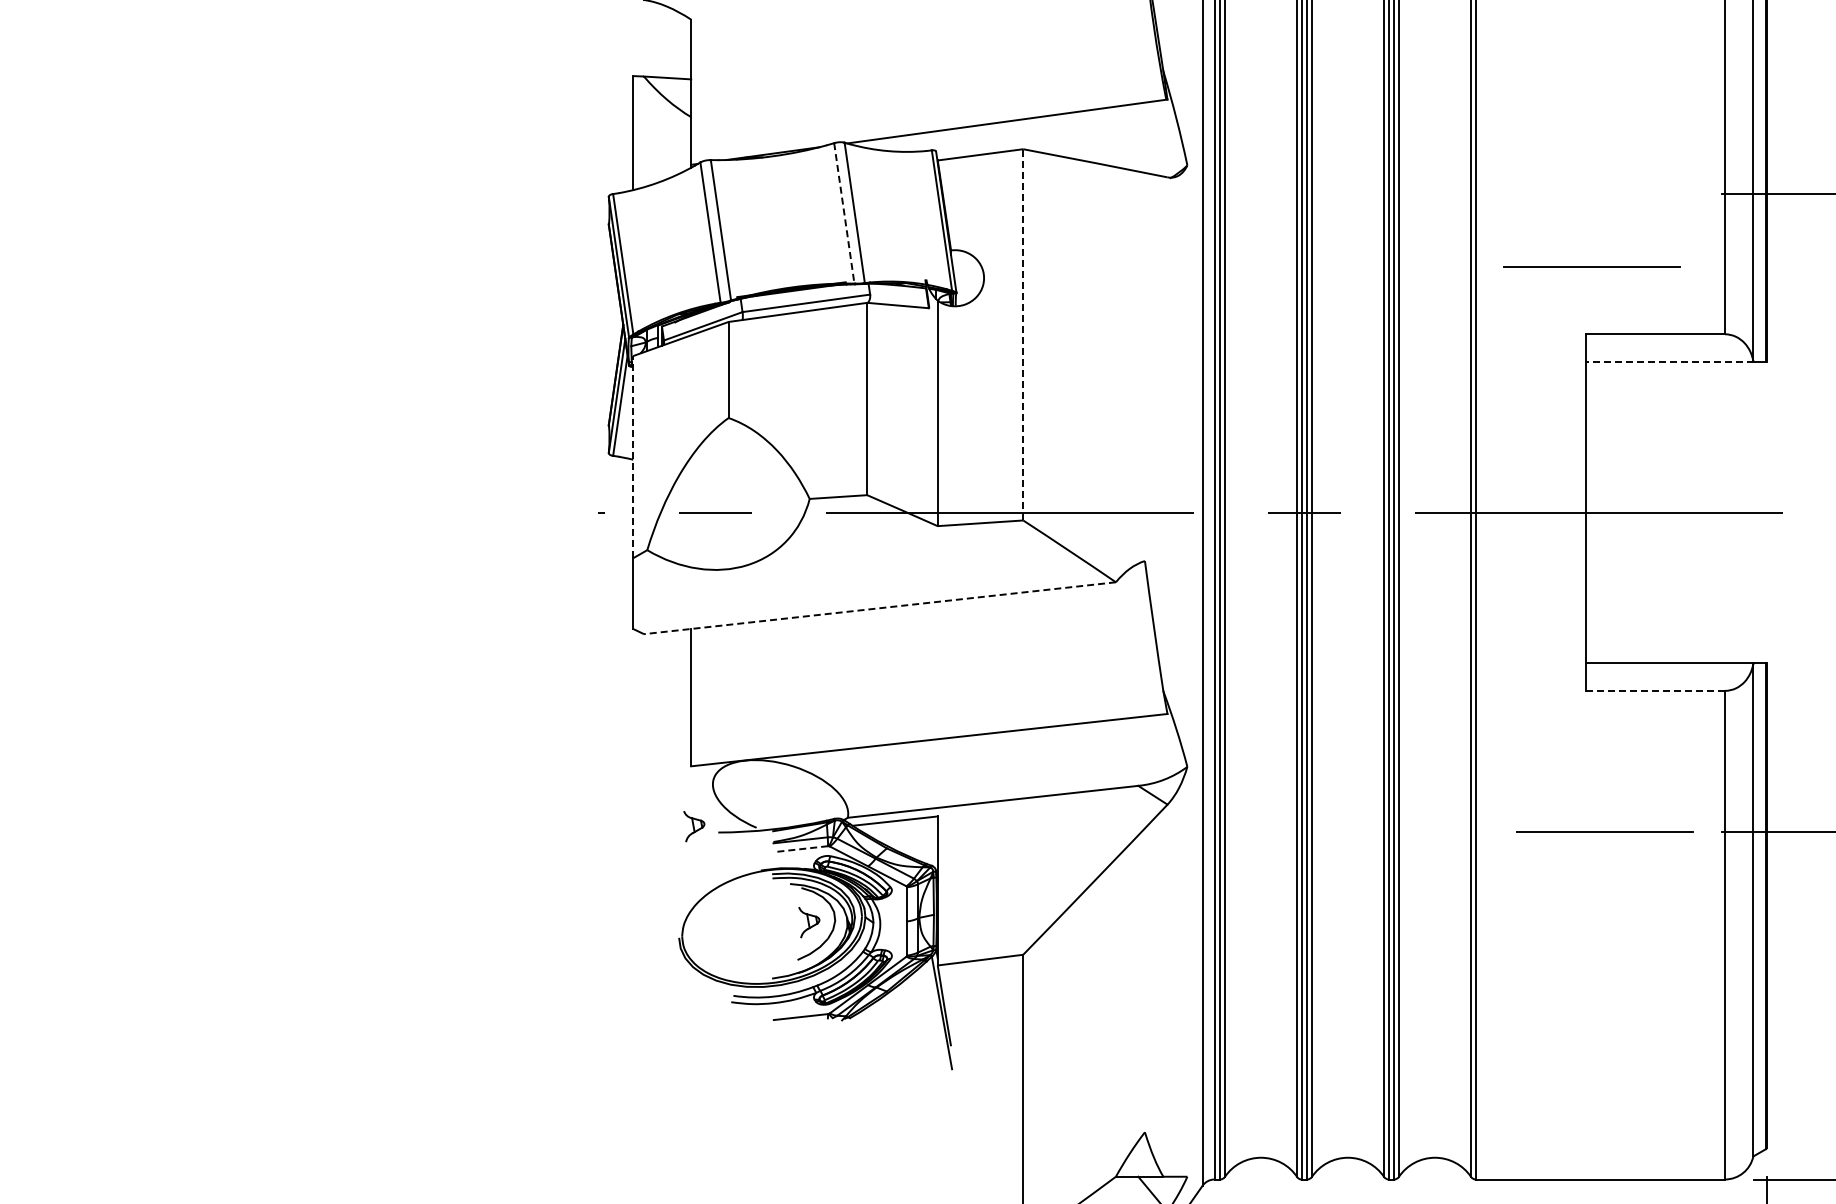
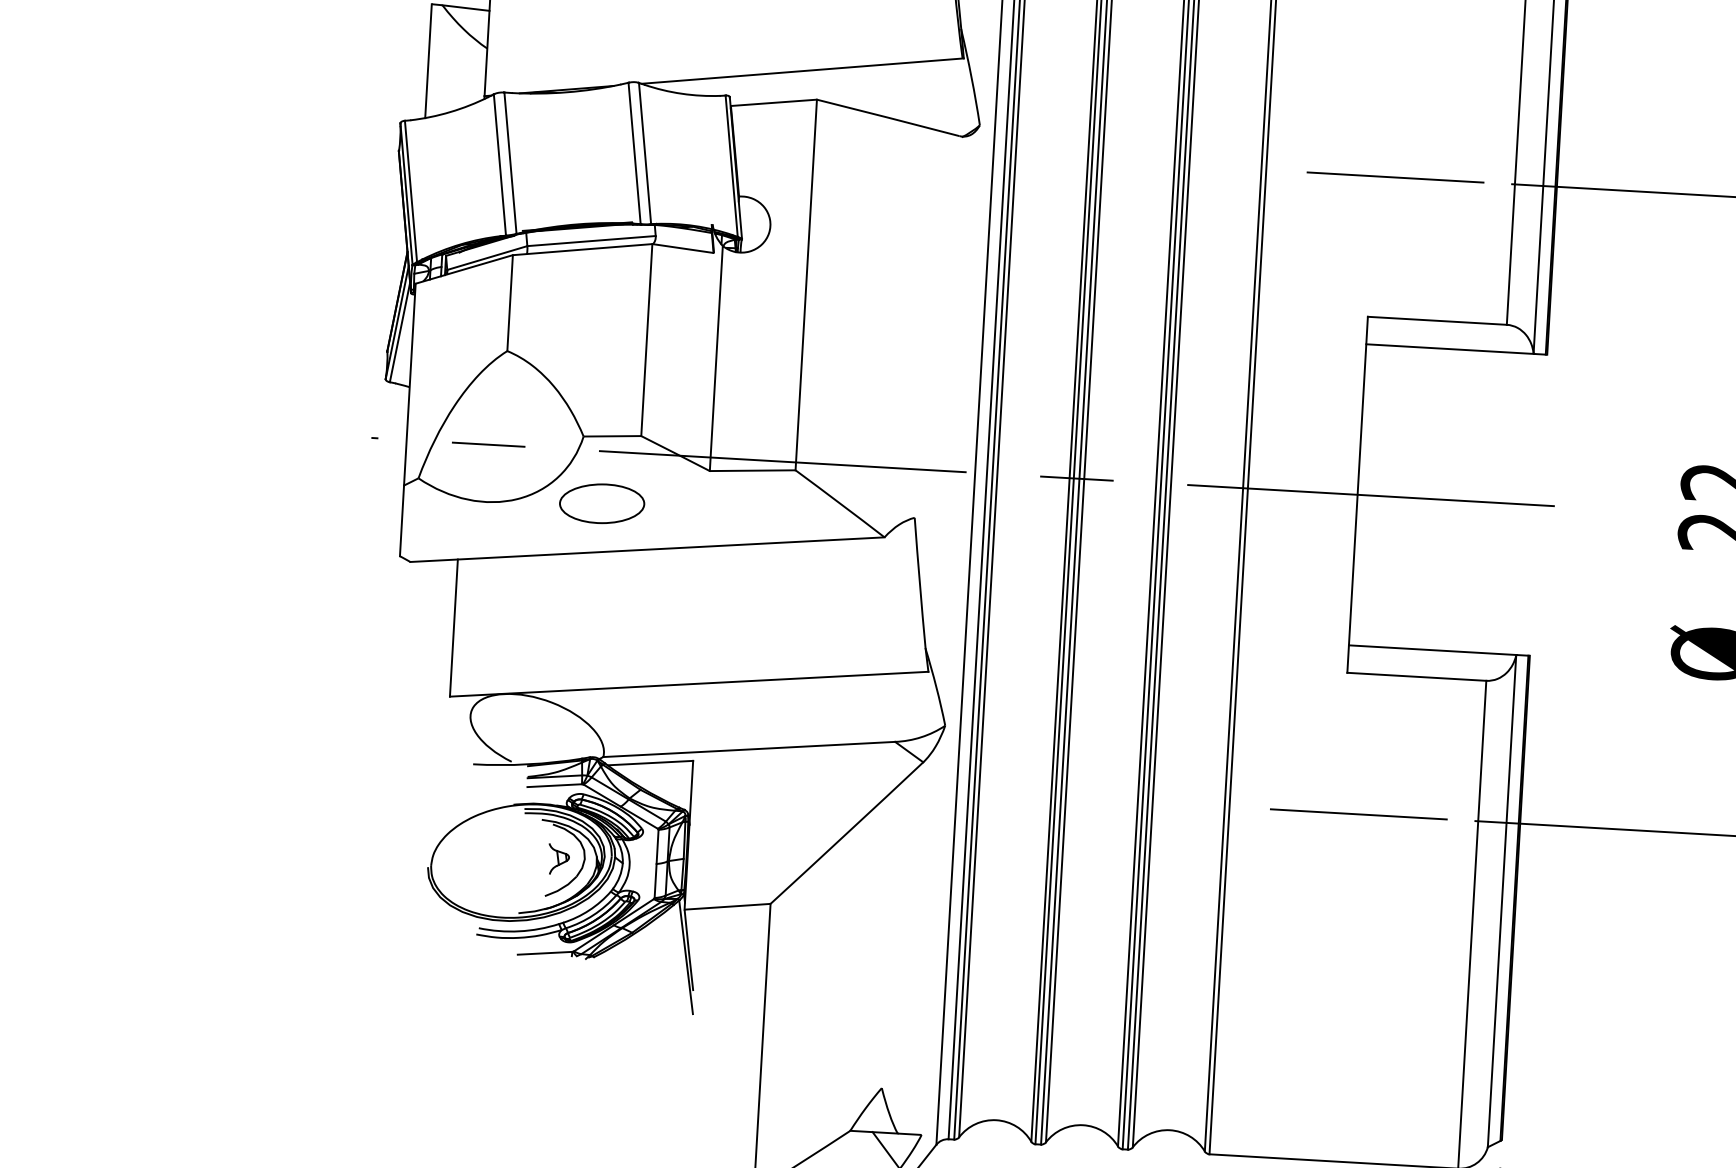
line: (844, 213) -> (634, 153), dashed -> solid
line: (1591, 266) -> (1394, 177), moved
line: (1023, 334) -> (806, 284), dashed -> solid
line: (1669, 361) -> (1449, 348), dashed -> solid
line: (633, 456) -> (410, 384), dashed -> solid
part: (832, 564) -> (602, 503), added
line: (879, 608) -> (646, 549), dashed -> solid
line: (1655, 690) -> (1416, 676), dashed -> solid
part: (694, 826) -> (449, 756), removed
line: (800, 849) -> (554, 785), dashed -> solid

